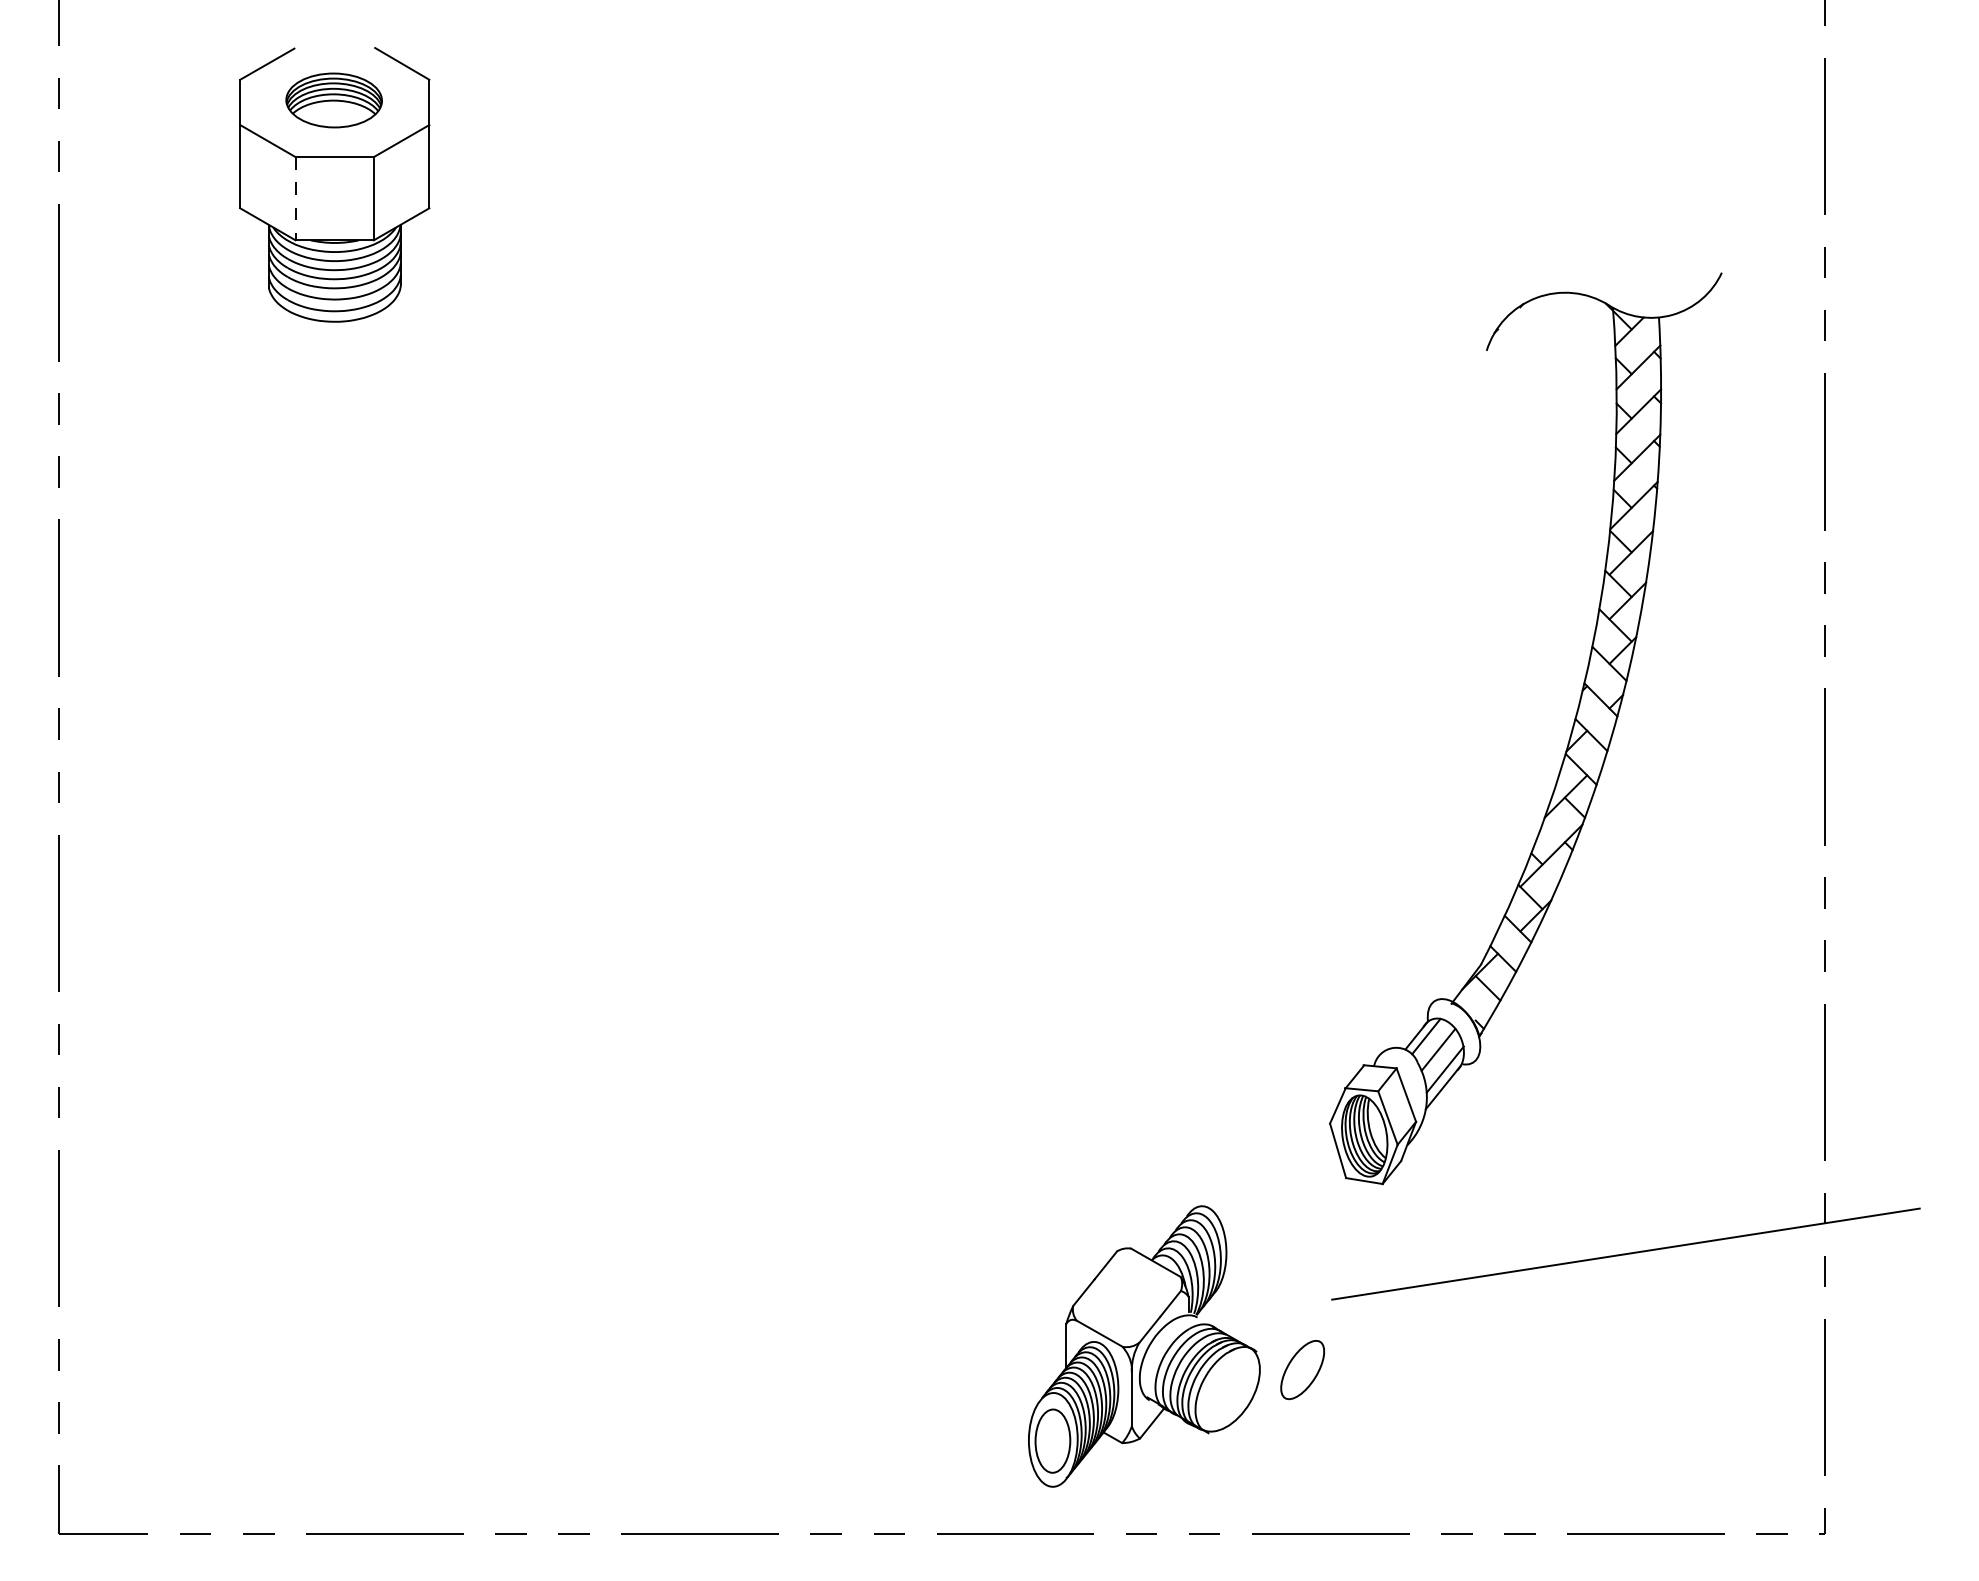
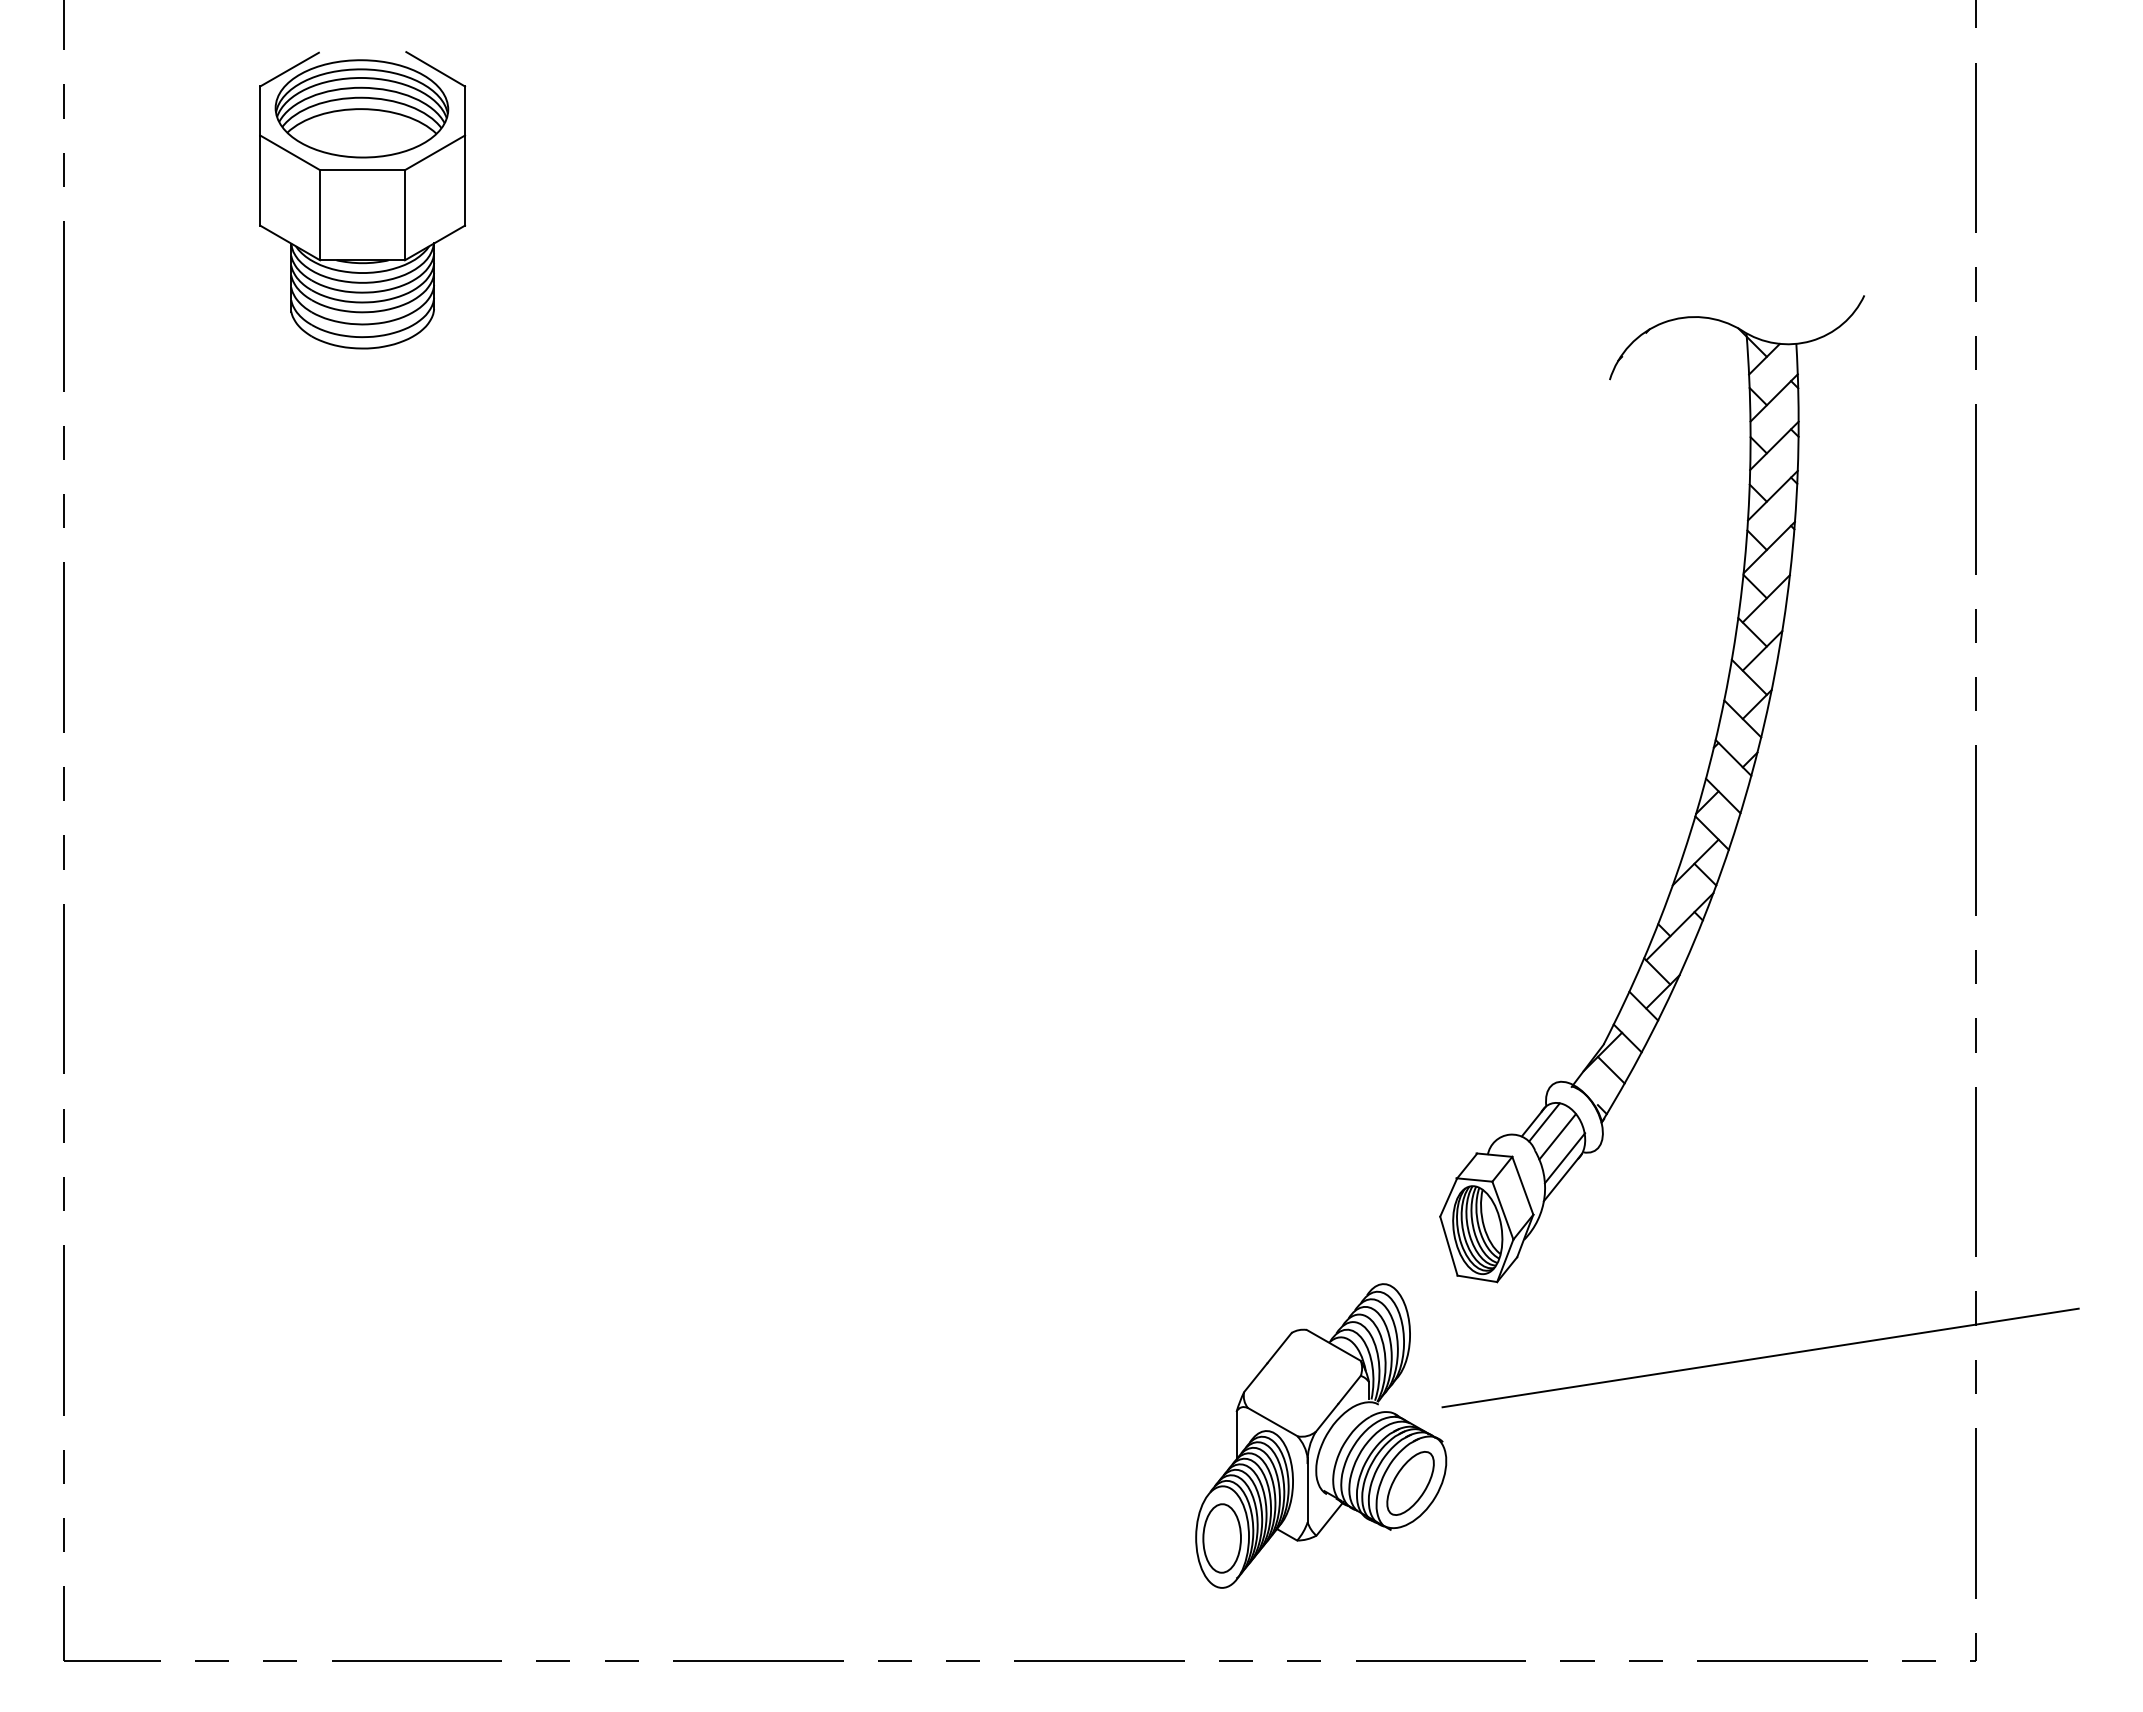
part: (333, 100) -> (361, 108), size x1.67
line: (295, 198) -> (320, 215), dashed -> solid
part: (1144, 1346) -> (1321, 1435), moved

